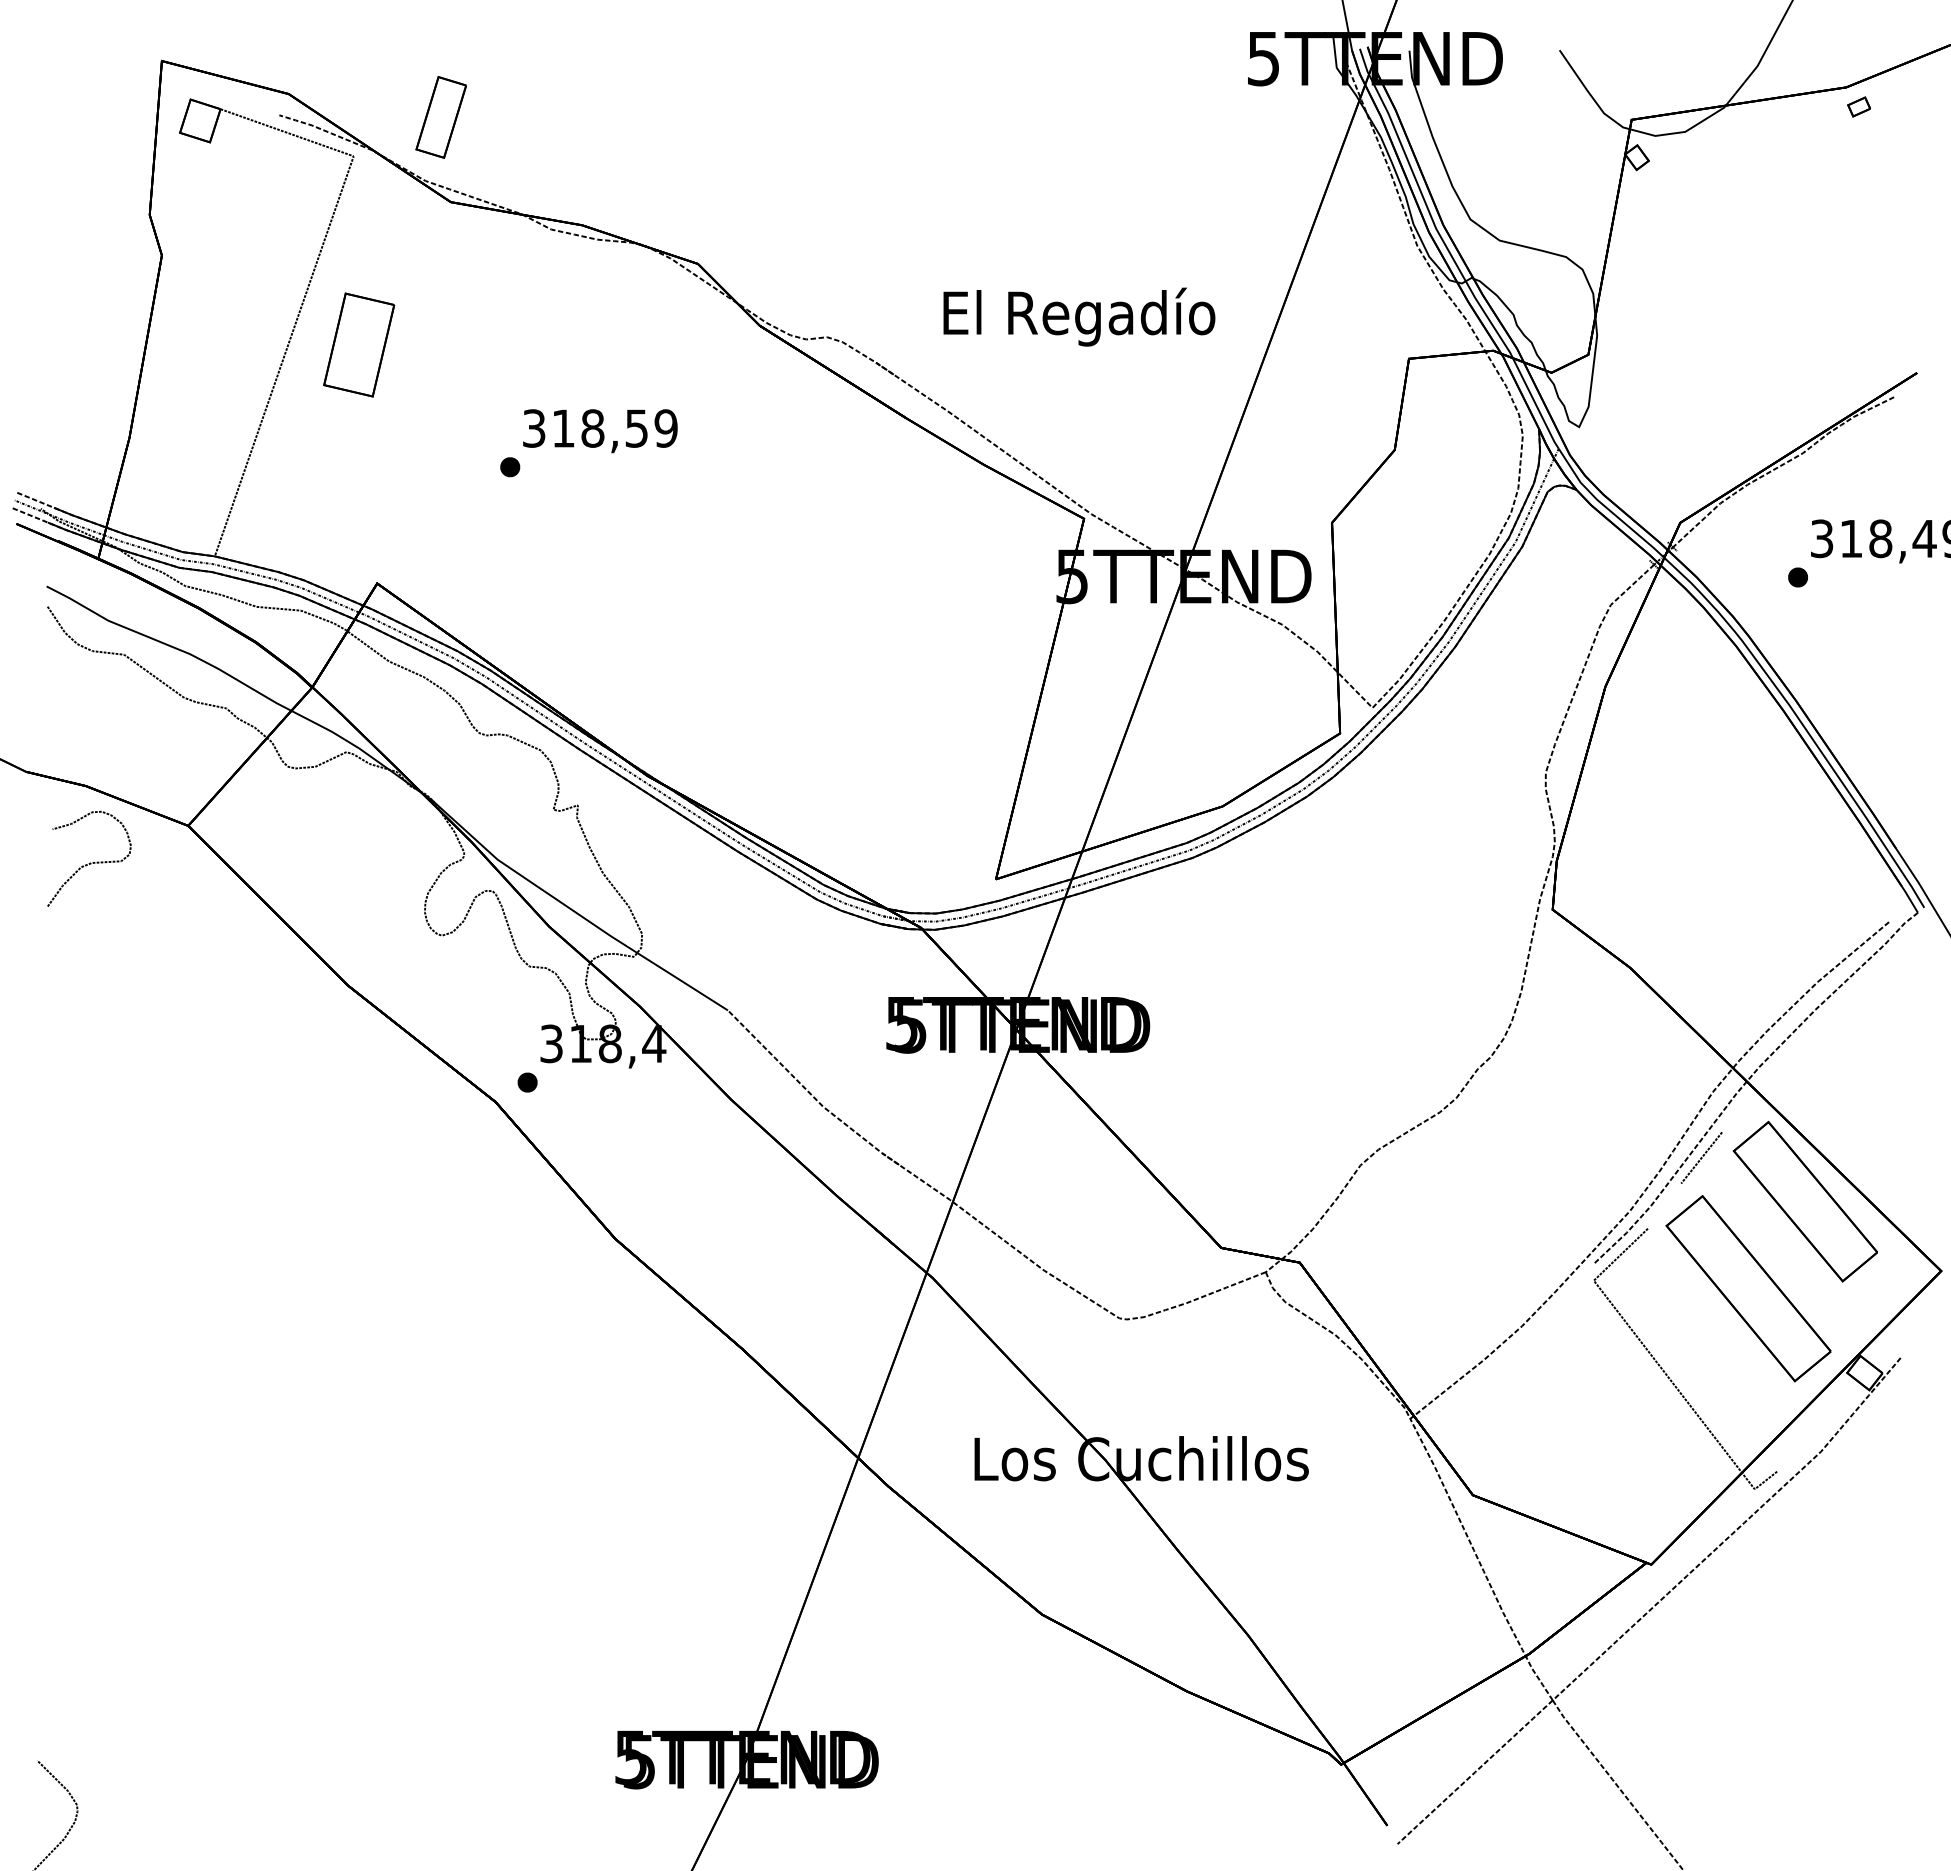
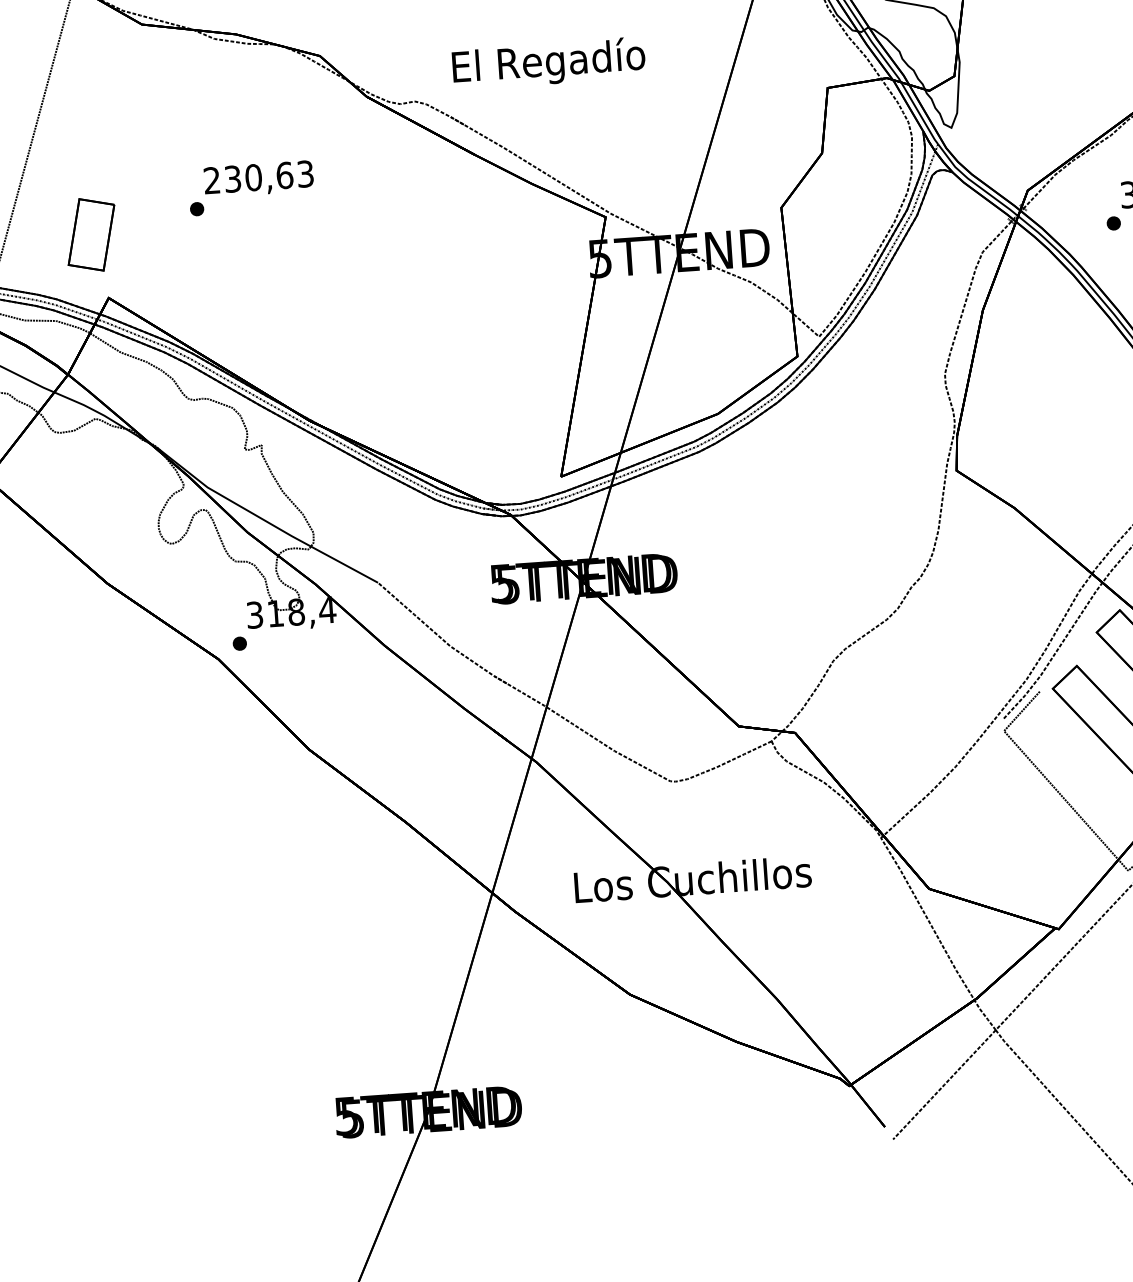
text: (1079, 316) -> (549, 63), moved
part: (359, 344) -> (91, 234), moved
text: (600, 428) -> (259, 177), 318,59 -> 230,63
line: (1701, 1157) -> (1074, 638), removed

